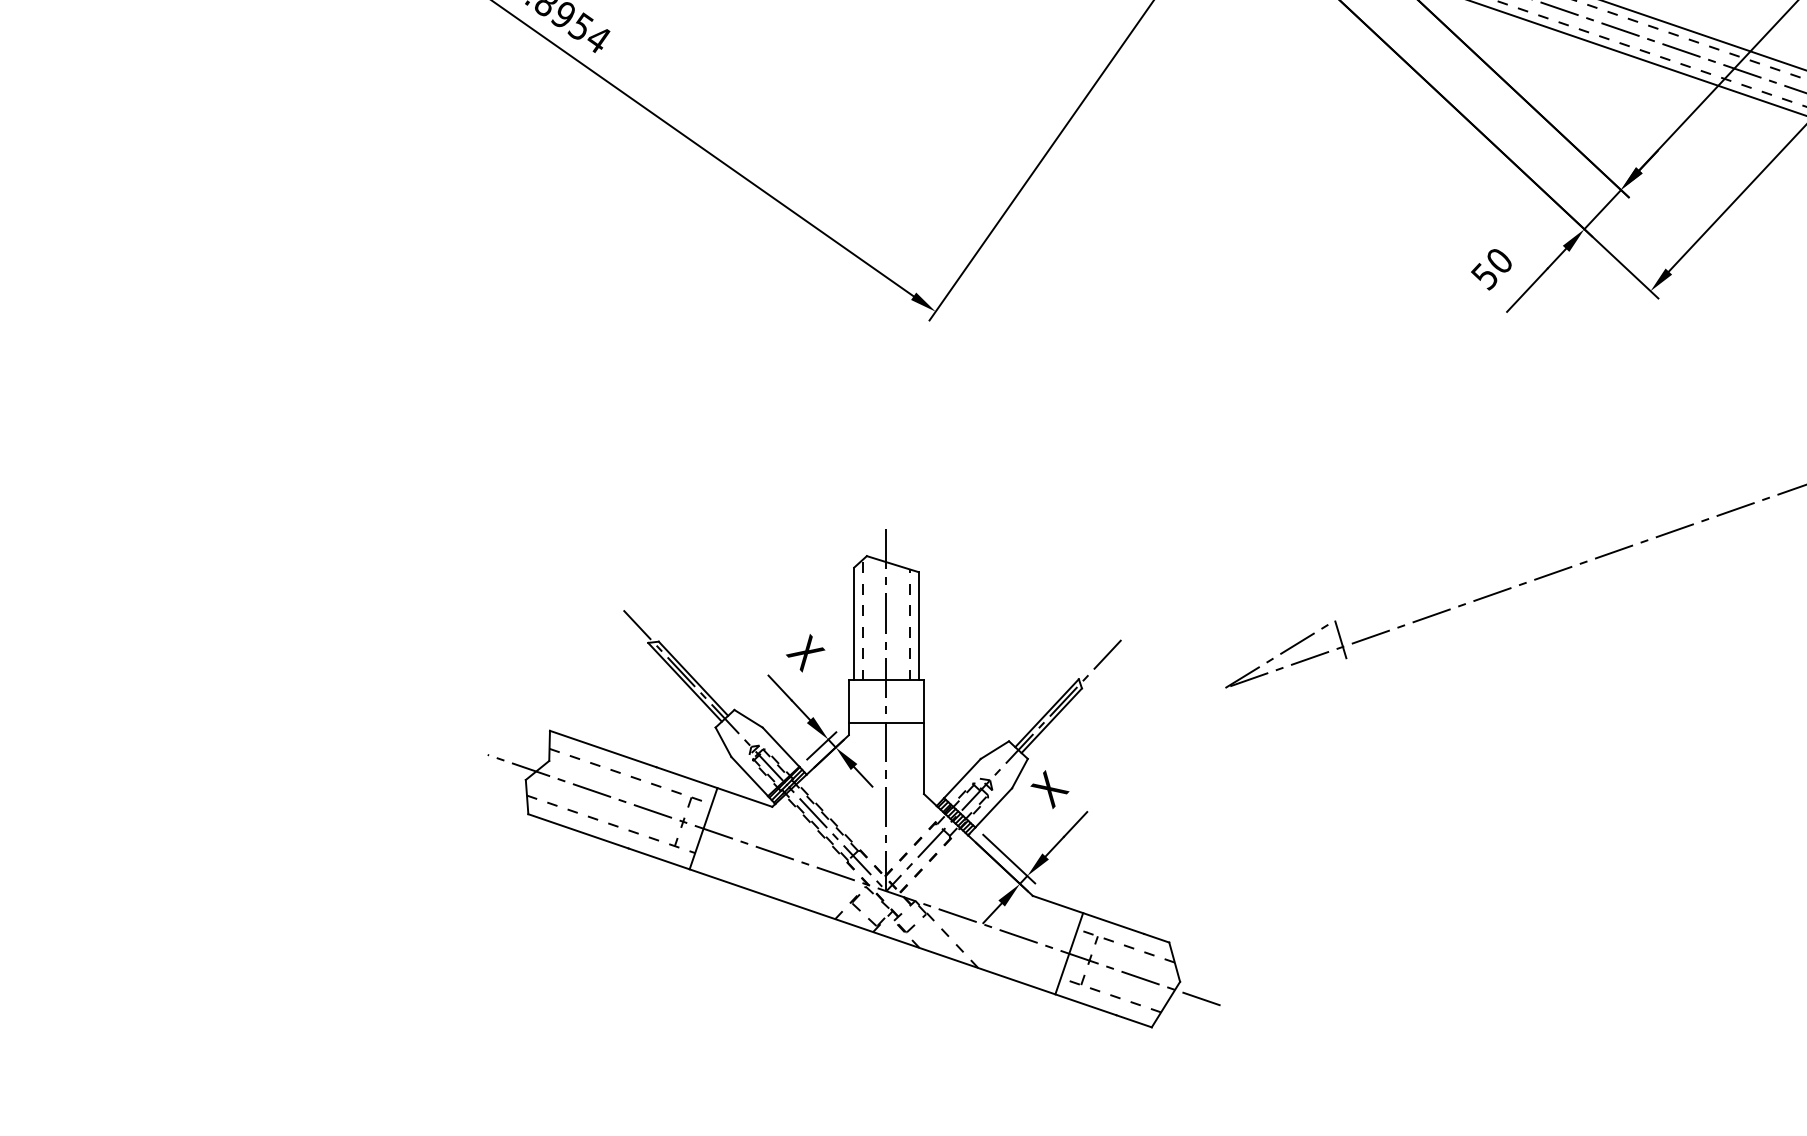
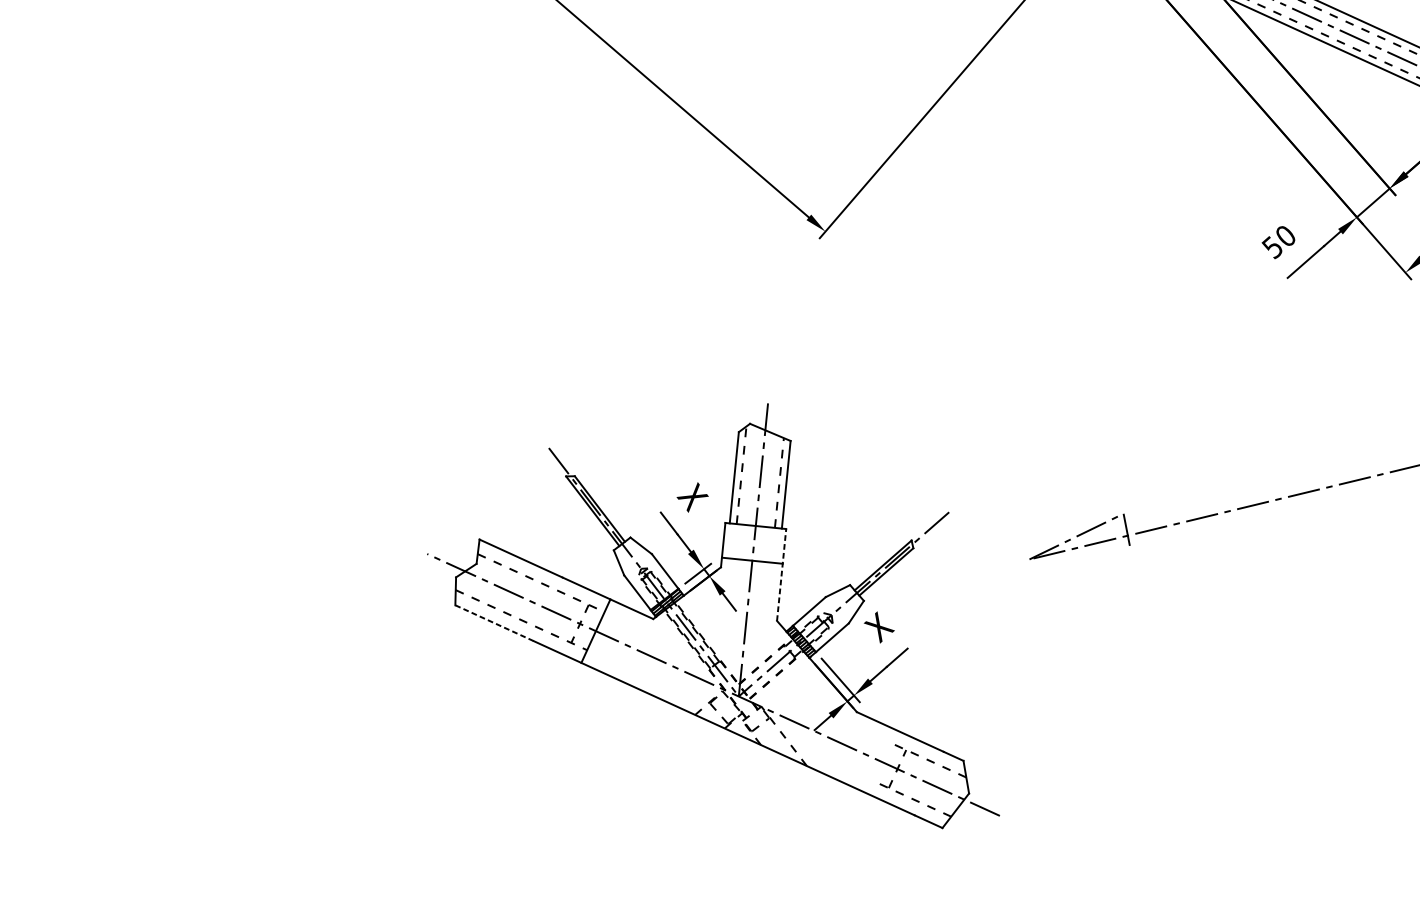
line: (923, 737) -> (781, 575), solid -> dashed
line: (579, 831) -> (495, 623), solid -> dashed
line: (1069, 953) -> (881, 761), removed

